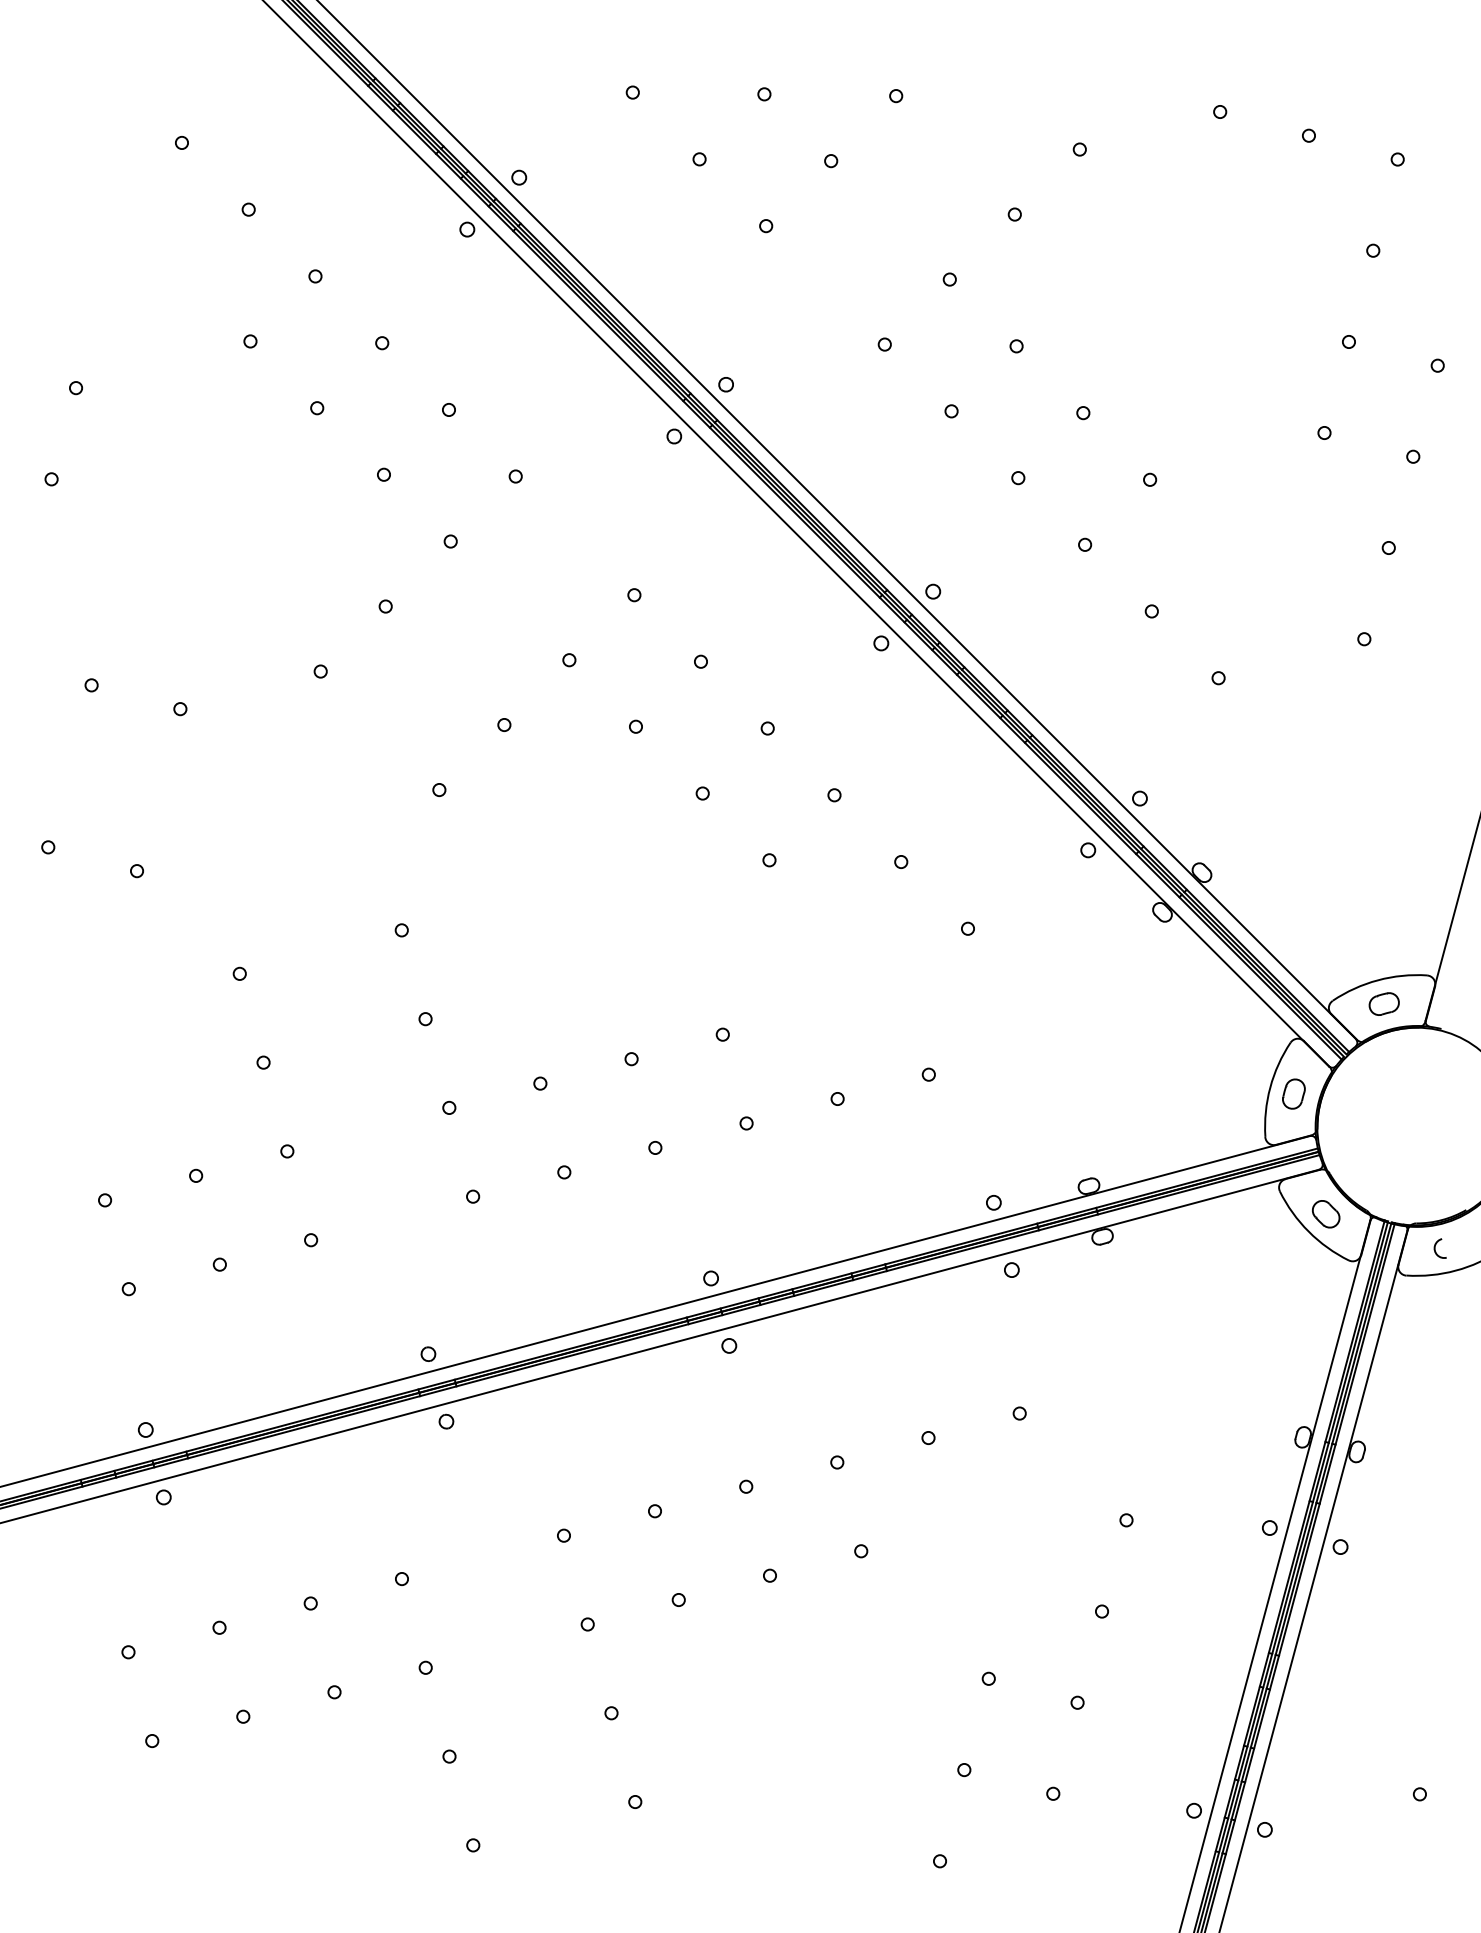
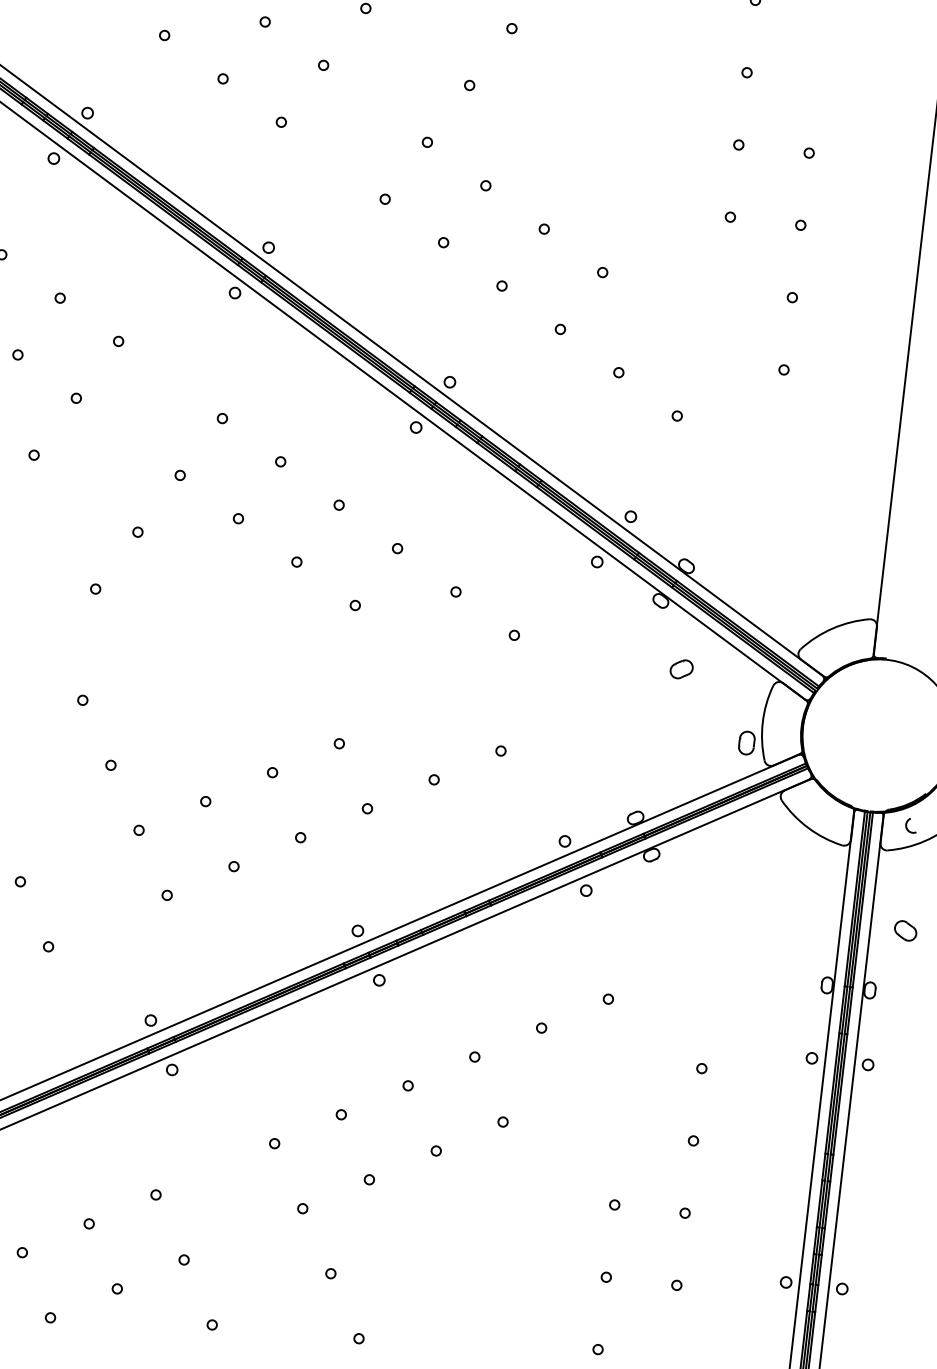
part: (1383, 1003) -> (681, 668), moved
part: (1293, 1093) -> (746, 742), moved
part: (1326, 1214) -> (905, 931), moved

